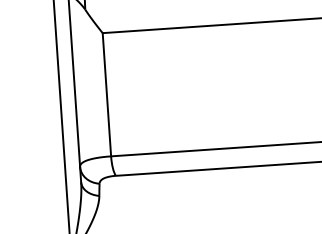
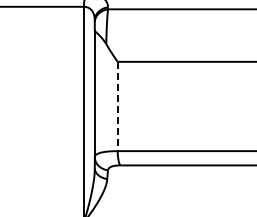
line: (106, 94) -> (117, 106), solid -> dashed

